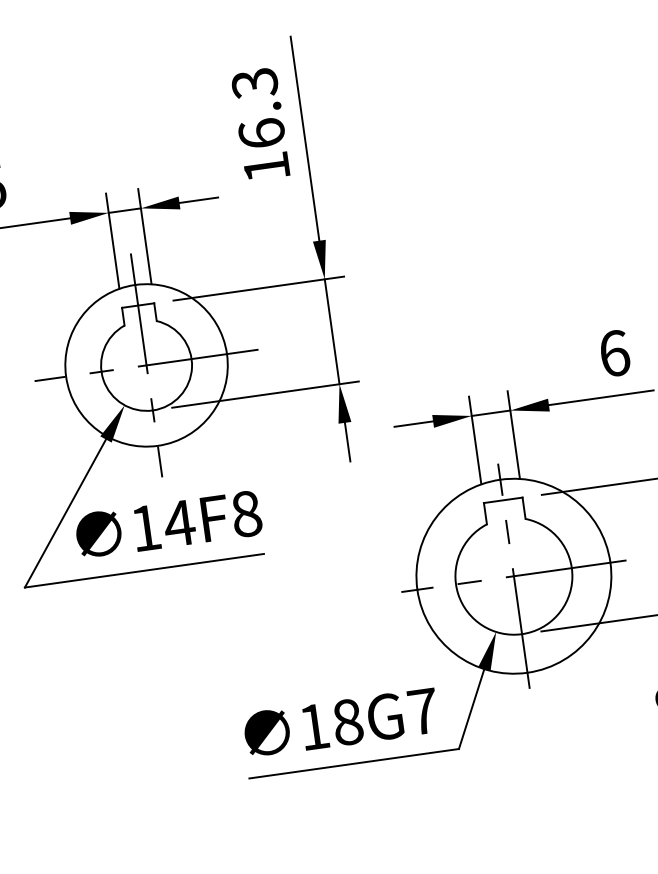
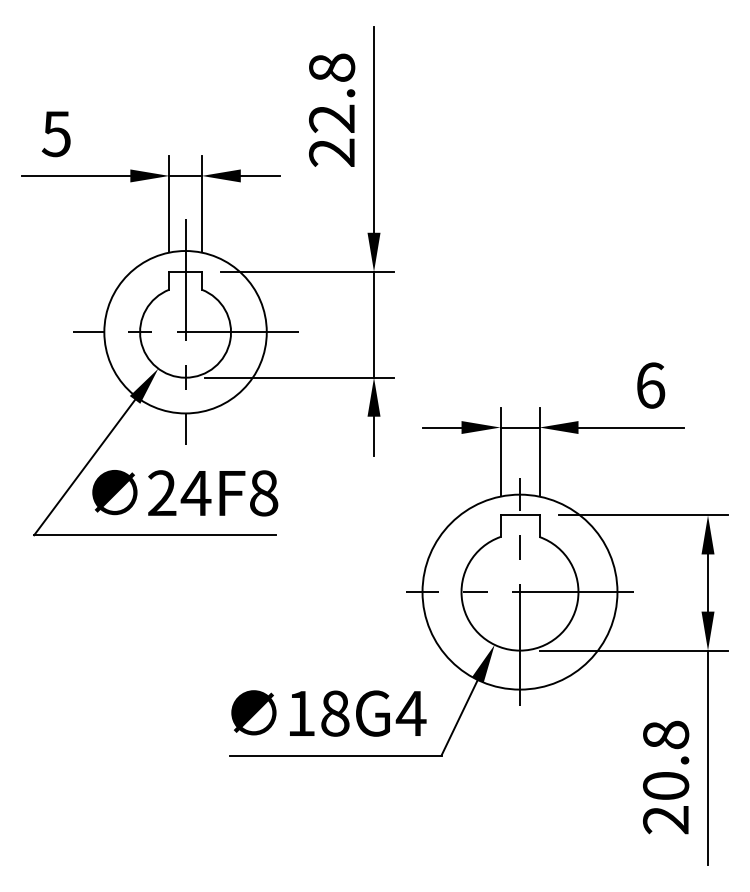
text: (261, 124) -> (332, 109), 16.3 -> 22.8
text: (146, 527) -> (162, 492), 14F8 -> 24F8
text: (422, 711) -> (410, 713), 18G7 -> 18G4

